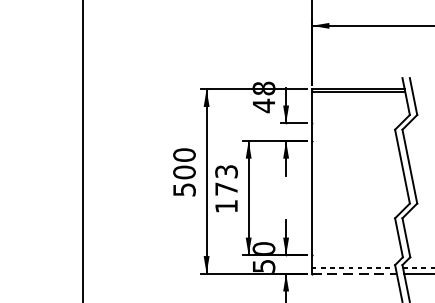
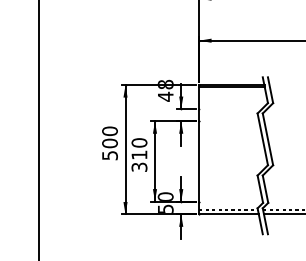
text: (226, 188) -> (139, 154), 173 -> 310
line: (354, 273) -> (229, 214), dashed -> solid

